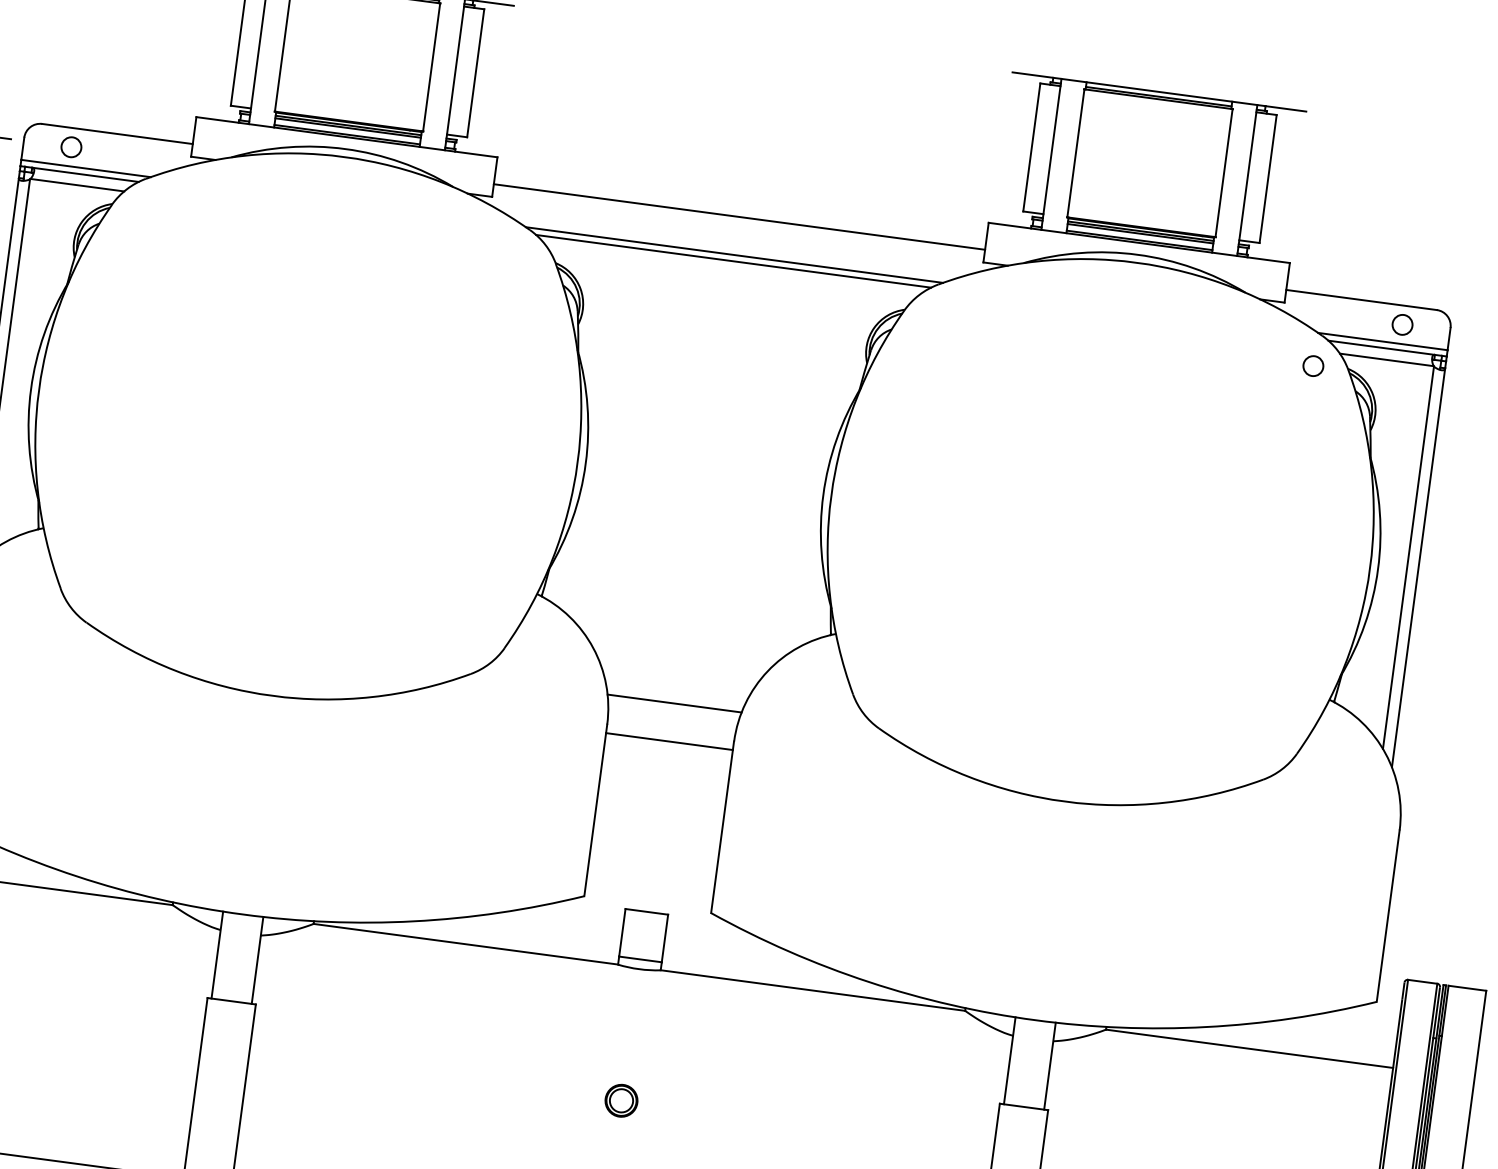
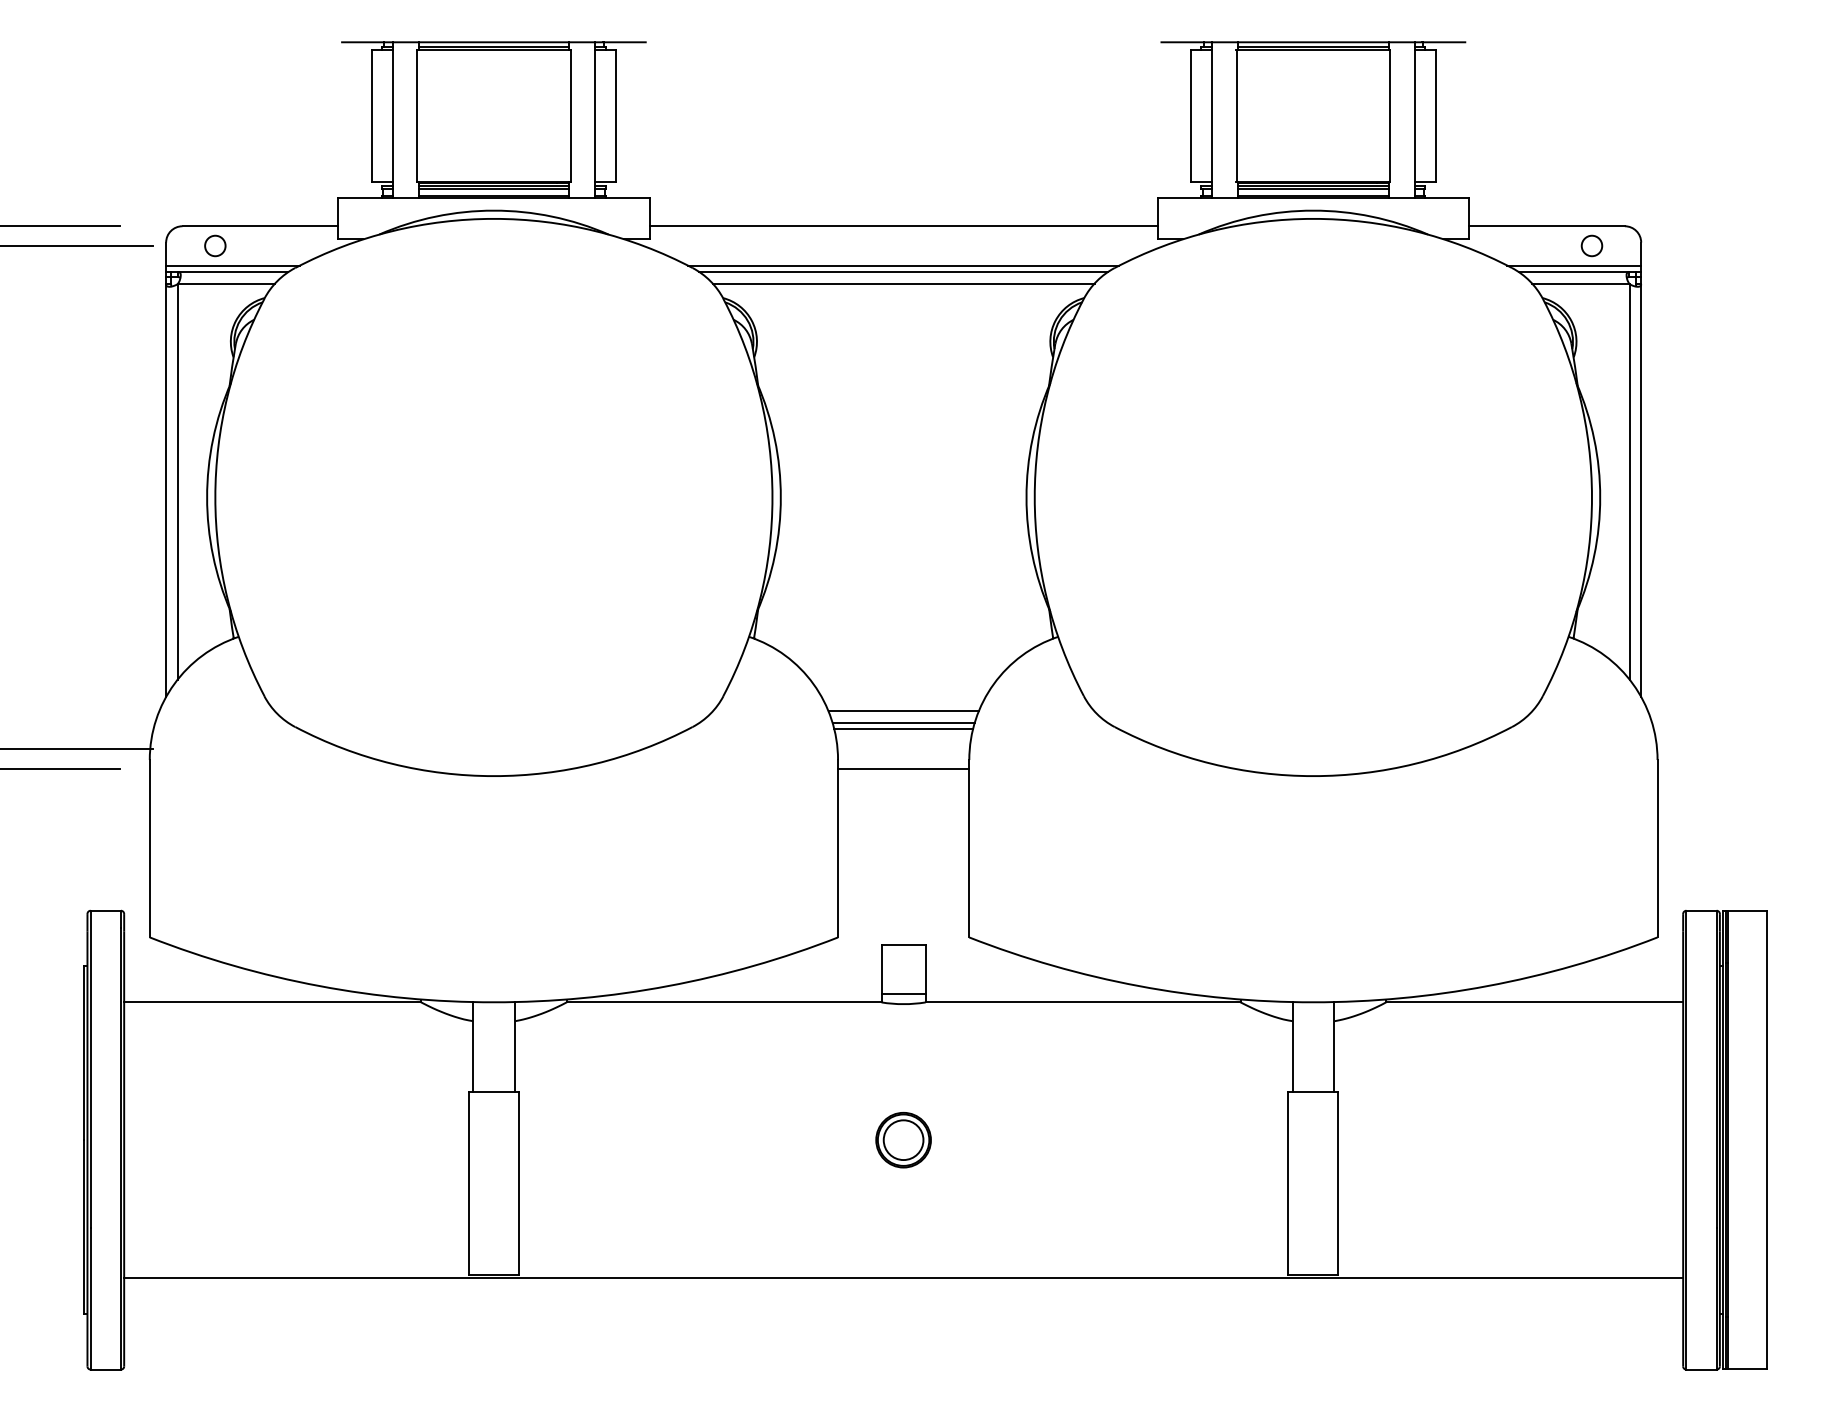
line: (731, 272) -> (903, 283), added
circle: (1312, 365) -> (1506, 299), removed
line: (676, 686) -> (903, 711), added
line: (675, 696) -> (903, 722), added
part: (621, 1100) -> (903, 1140), size x1.67

